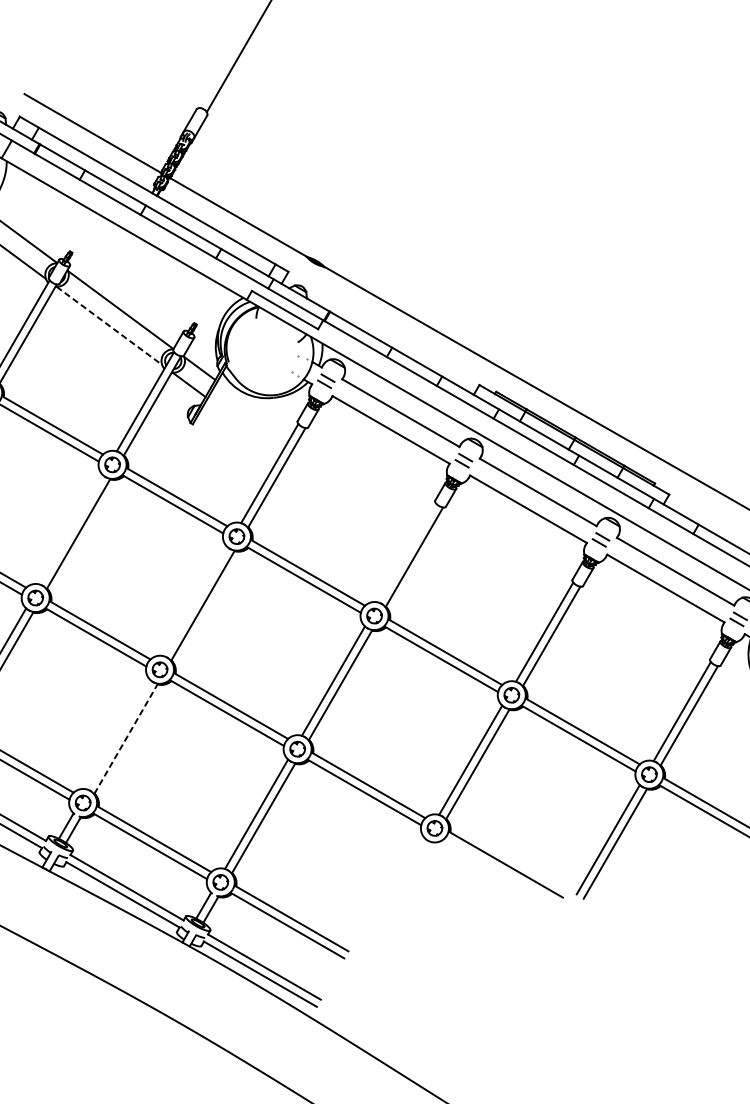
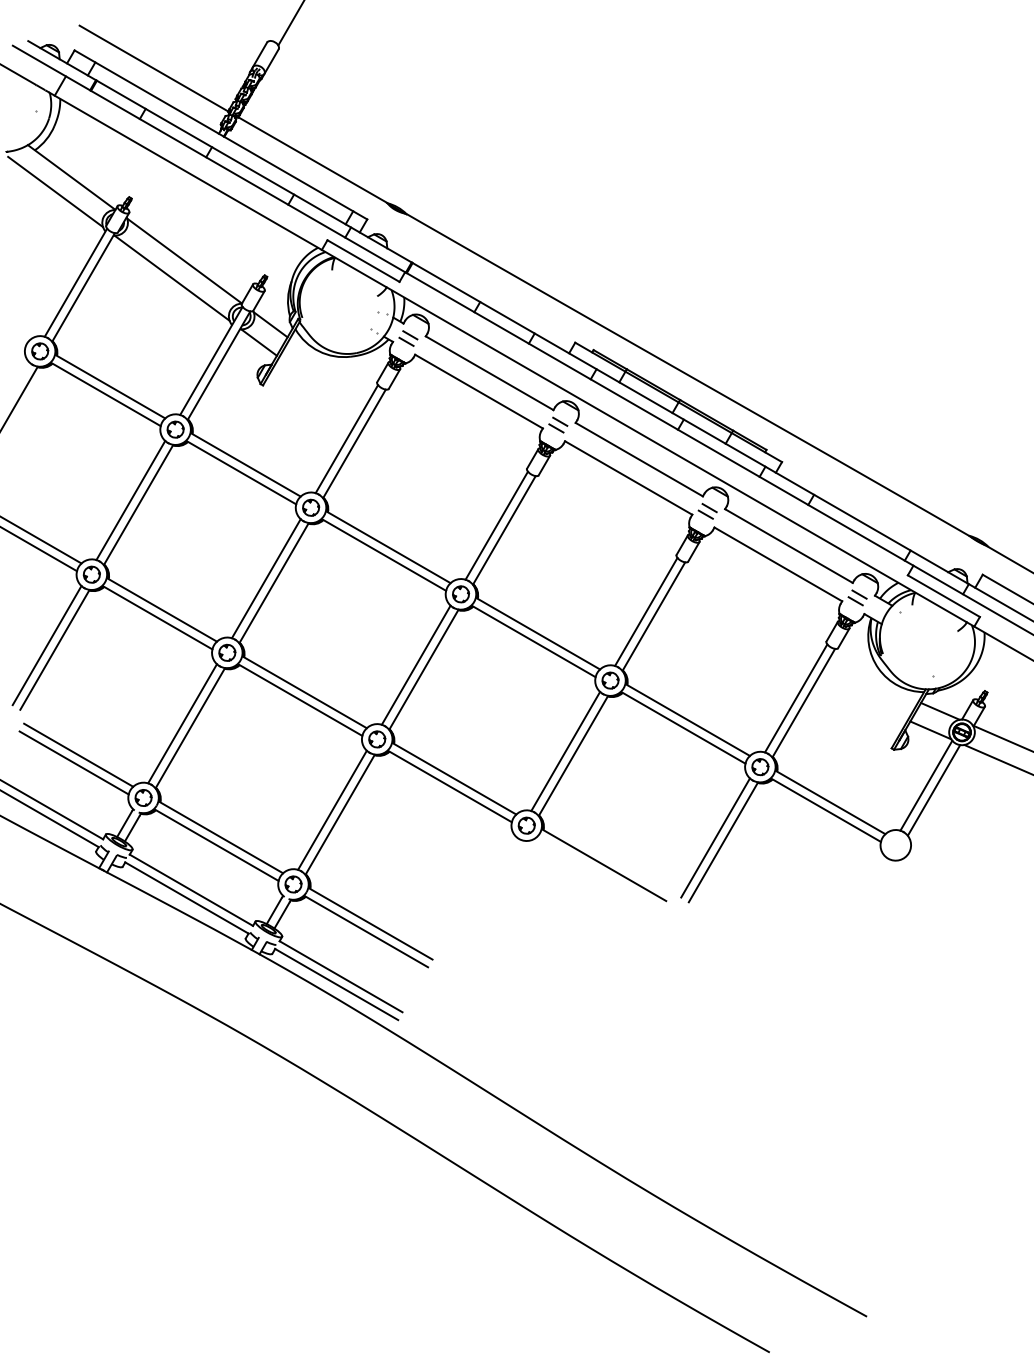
line: (109, 326) -> (172, 278), dashed -> solid
line: (71, 529) -> (130, 500), added
line: (407, 552) -> (496, 525), added
line: (195, 601) -> (265, 578), added
line: (118, 734) -> (182, 723), added
line: (126, 738) -> (190, 727), dashed -> solid

